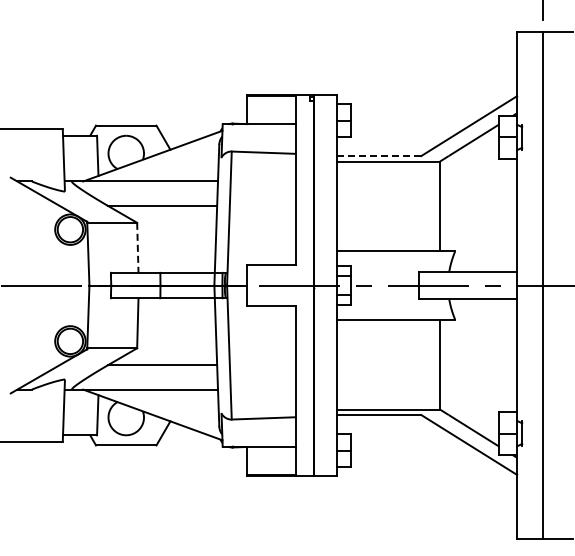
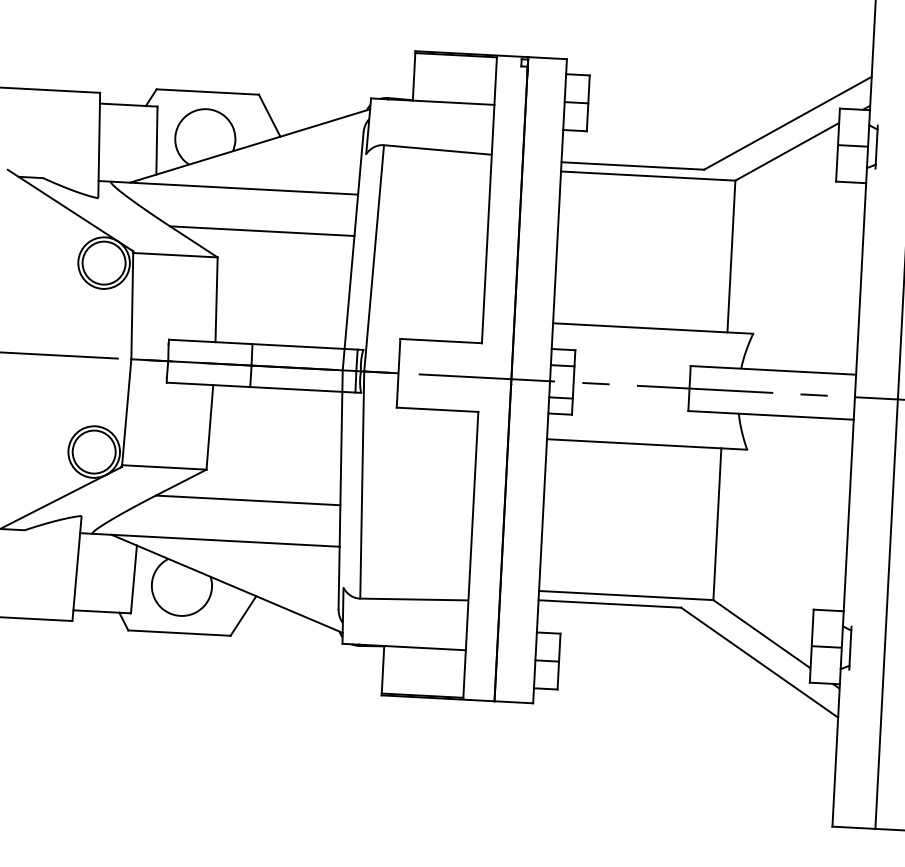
line: (378, 156) -> (631, 166), dashed -> solid
line: (137, 248) -> (215, 300), dashed -> solid

